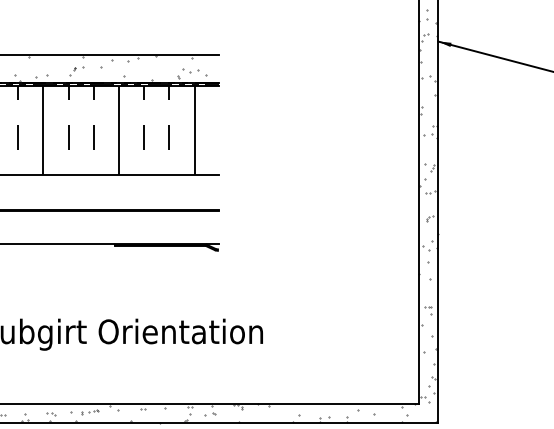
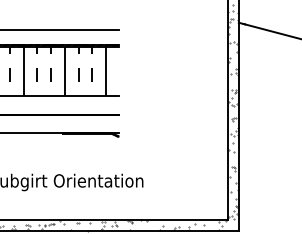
hatch: (110, 68) -> (60, 37), removed

